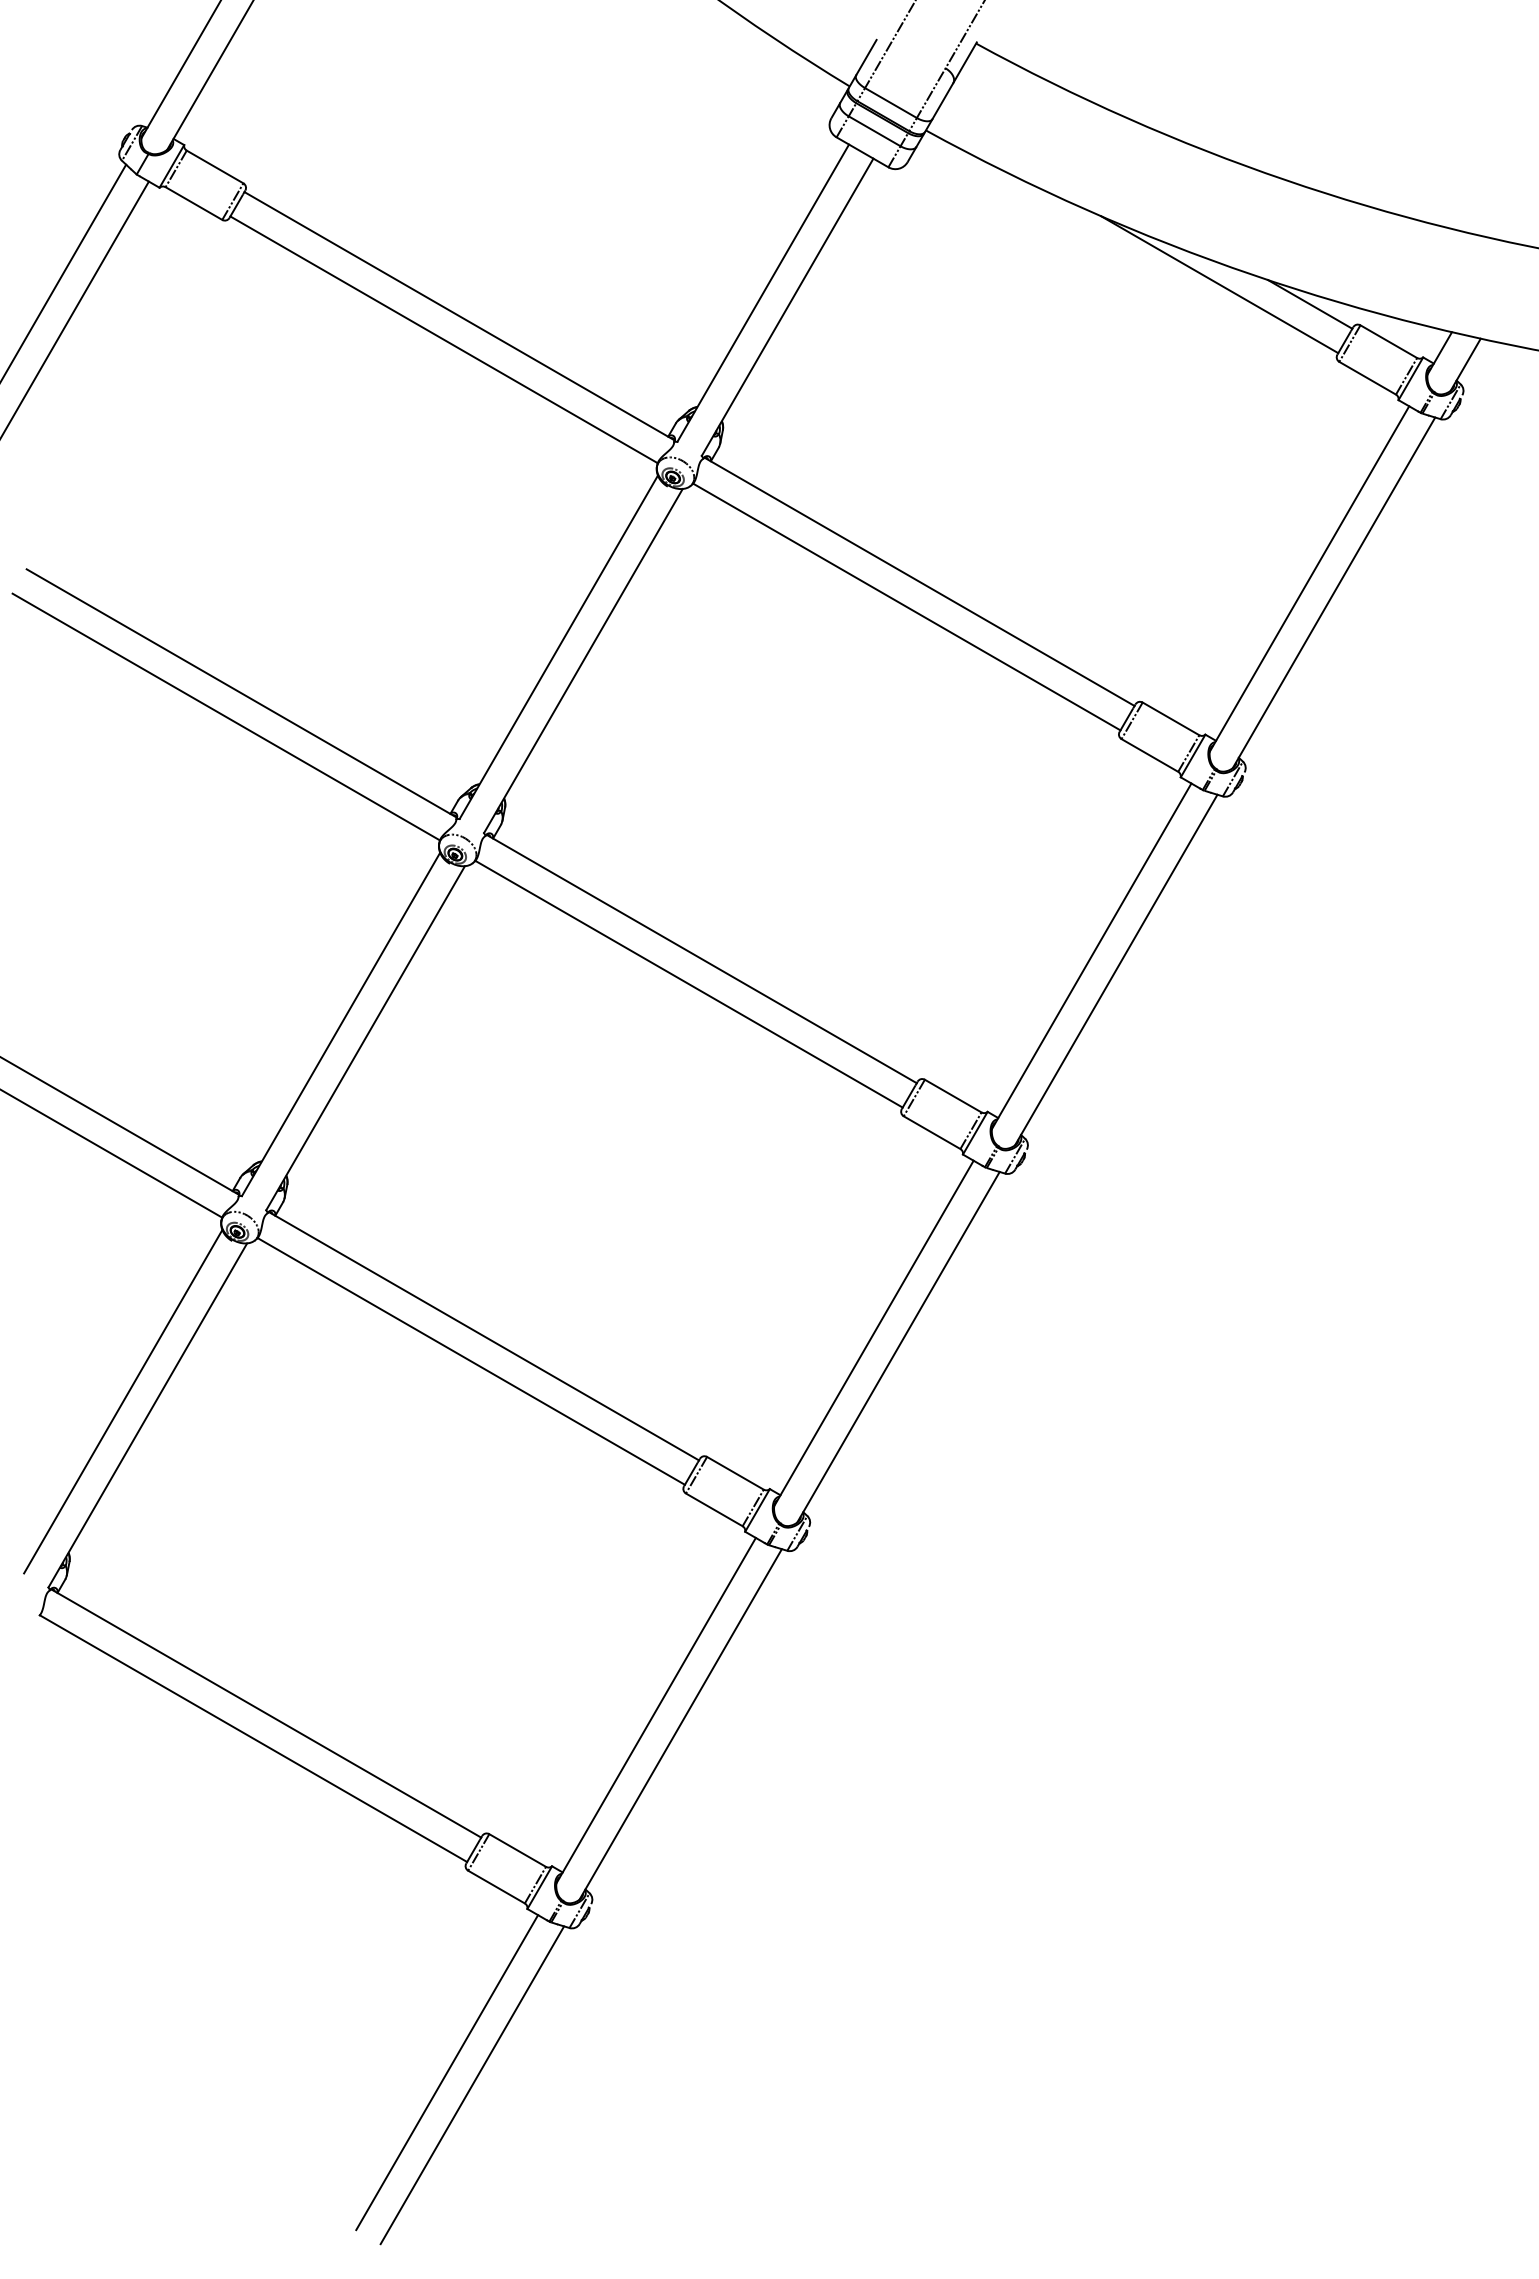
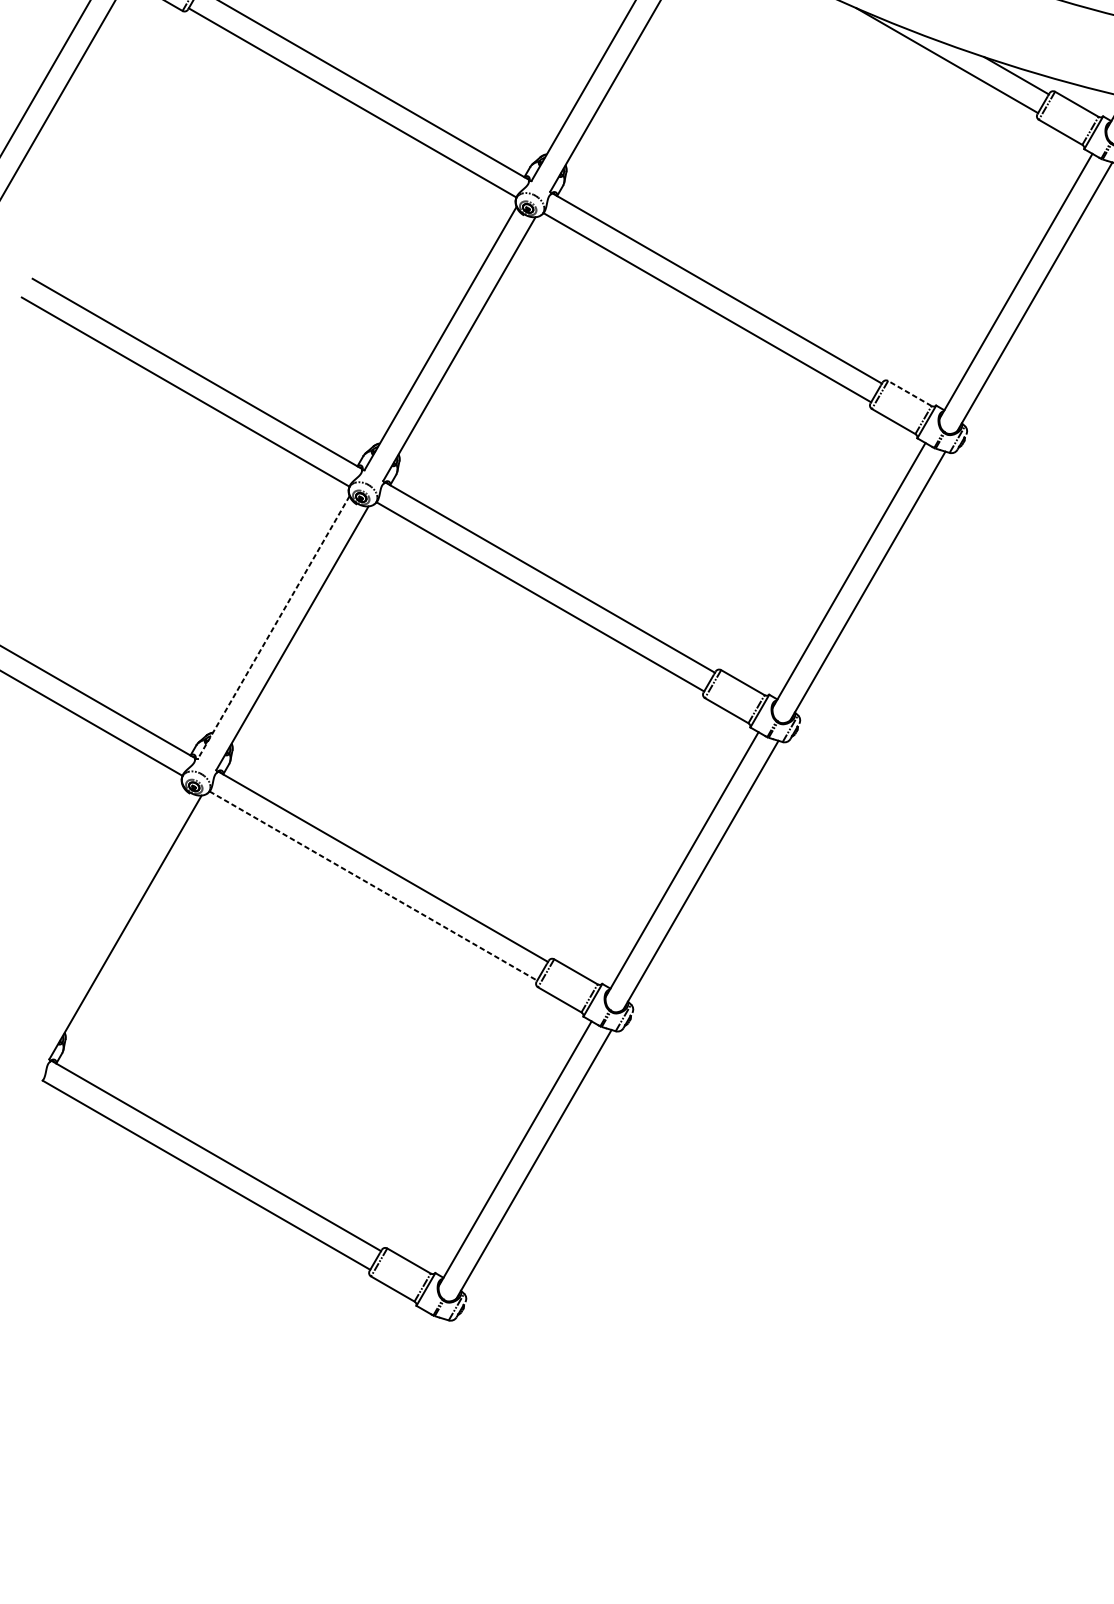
line: (1171, 718) -> (910, 393), solid -> dashed
line: (340, 1024) -> (273, 627), solid -> dashed
line: (471, 1361) -> (373, 886), solid -> dashed
line: (123, 1401) -> (106, 916), removed
line: (447, 2072) -> (355, 1431), removed
line: (472, 2085) -> (374, 1441), removed

